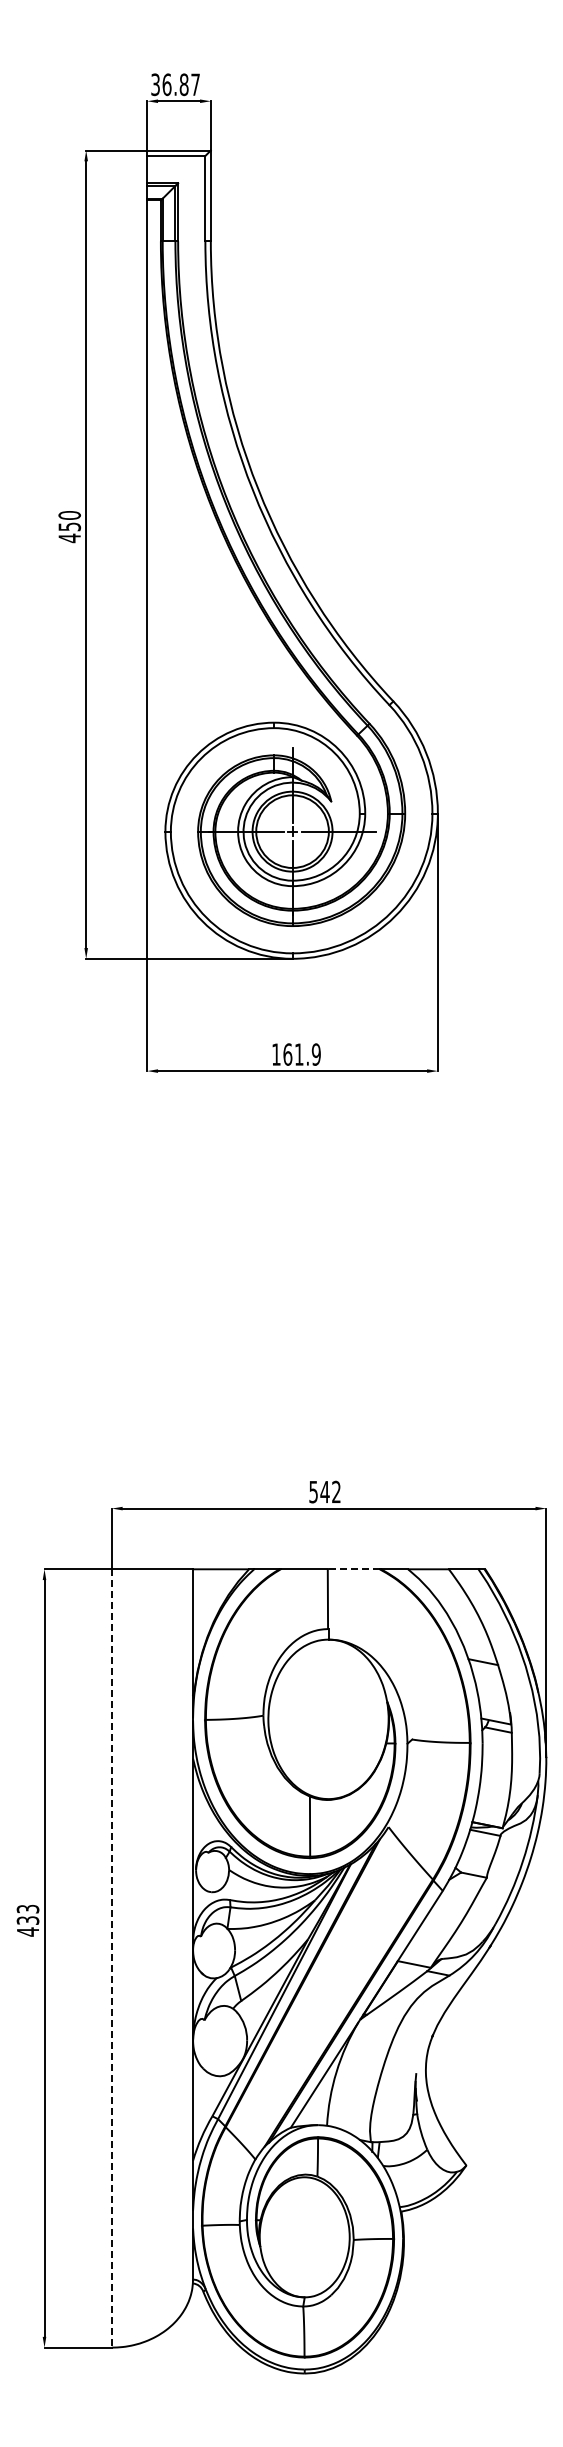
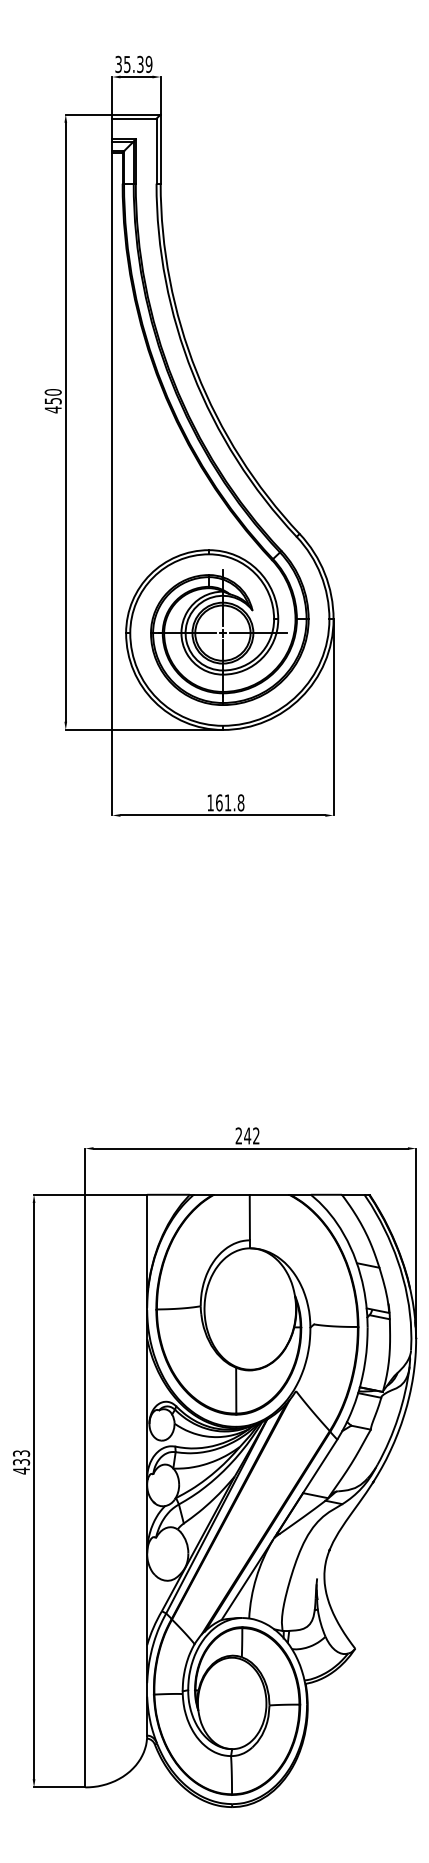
text: (181, 84) -> (138, 64), 36.87 -> 35.39
text: (315, 1054) -> (240, 802), 161.9 -> 161.8
text: (313, 1491) -> (238, 1135), 542 -> 242
line: (353, 1569) -> (269, 1194), dashed -> solid
line: (111, 1958) -> (85, 1491), dashed -> solid

